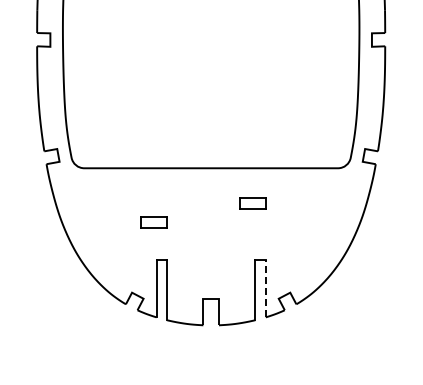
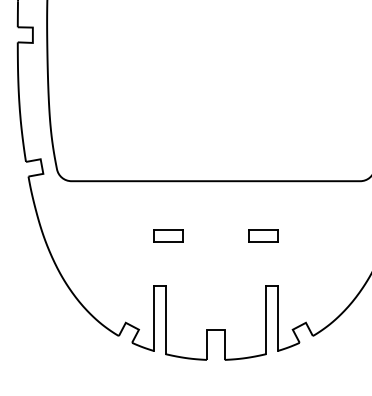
part: (252, 203) -> (262, 236), moved
part: (153, 222) -> (168, 236), moved
line: (265, 288) -> (277, 318), dashed -> solid

